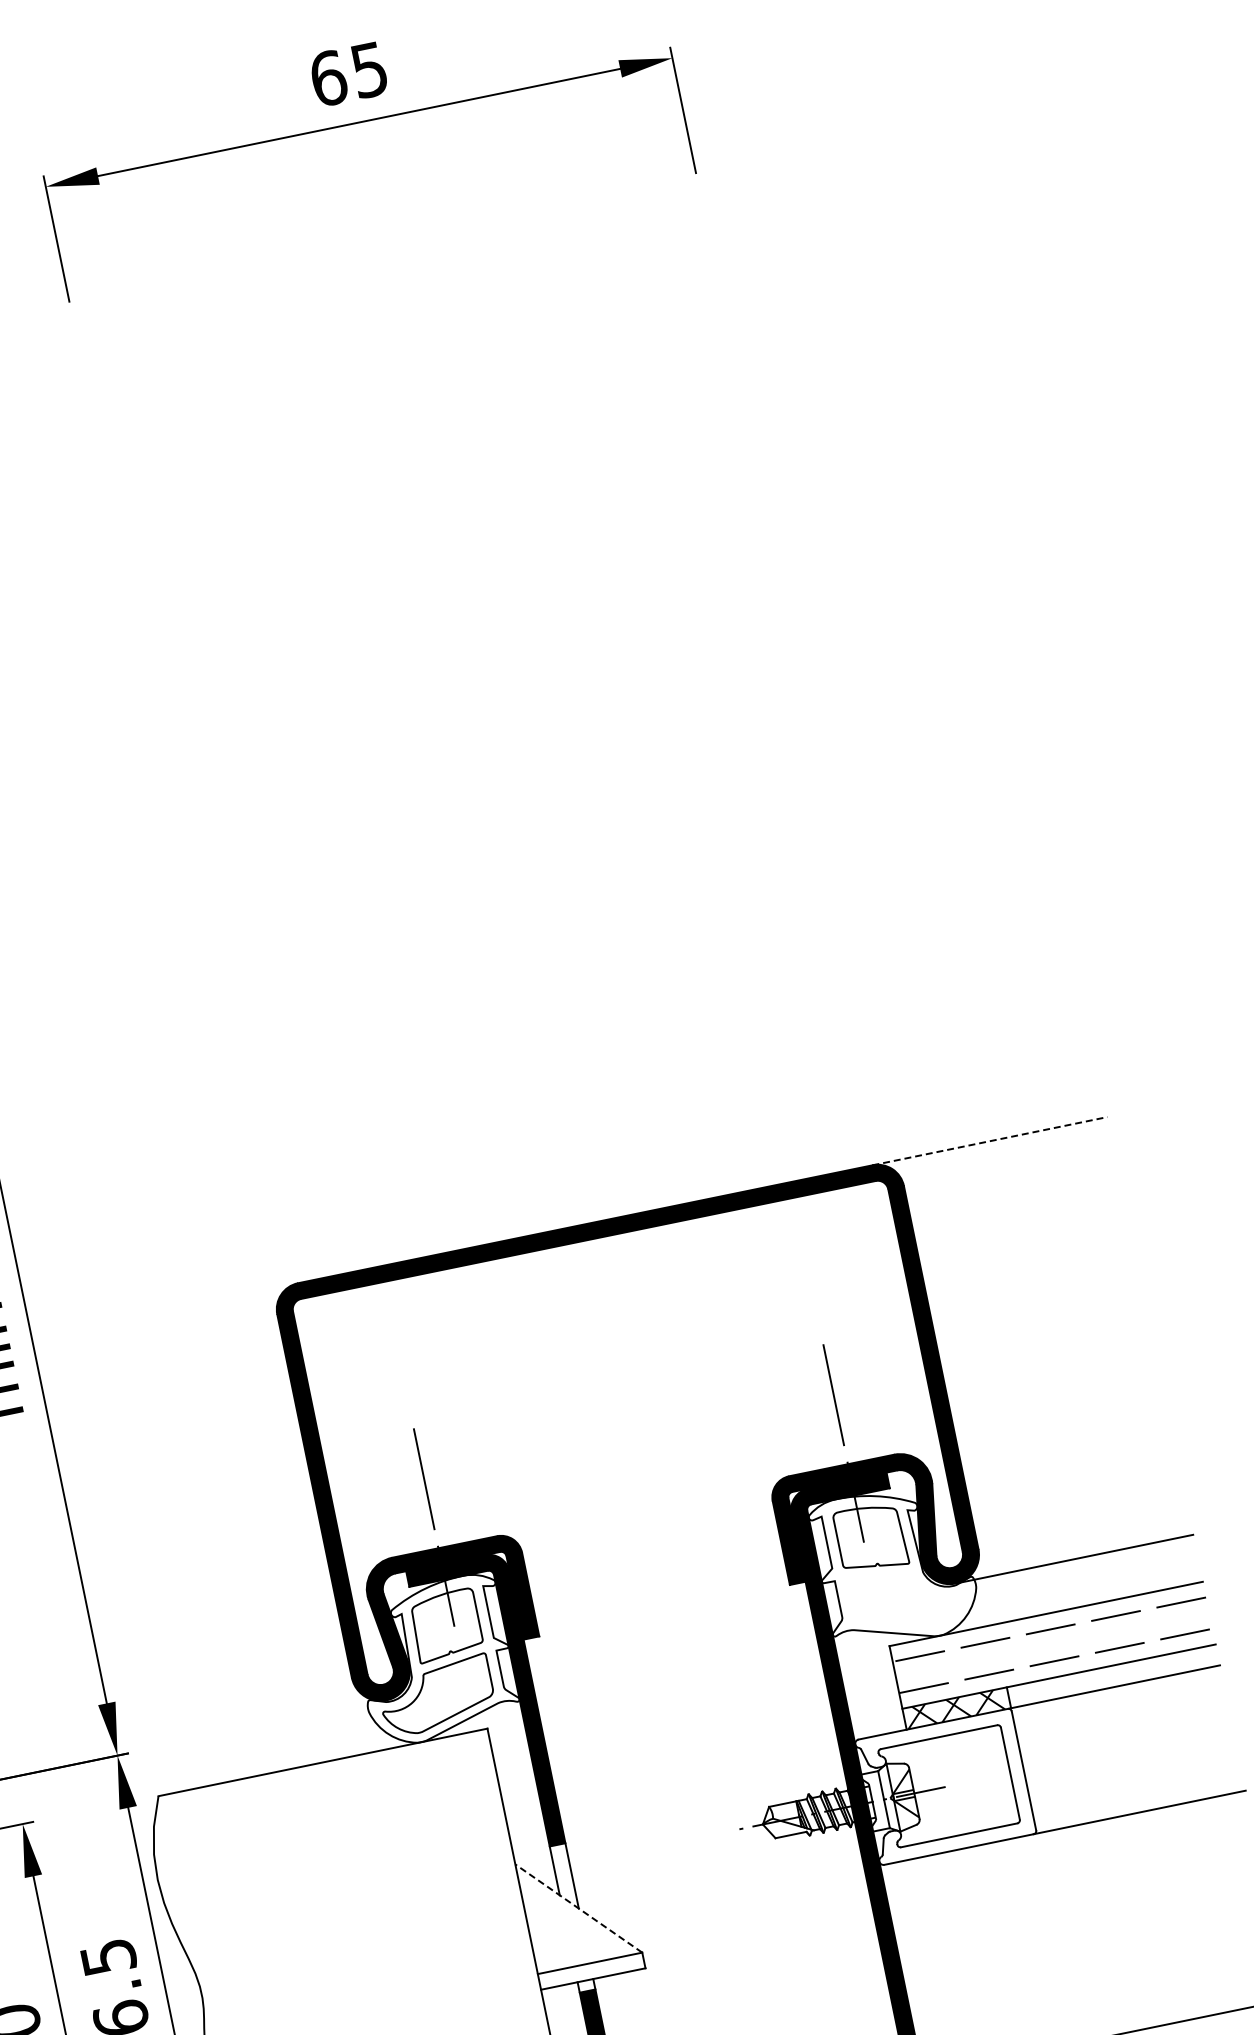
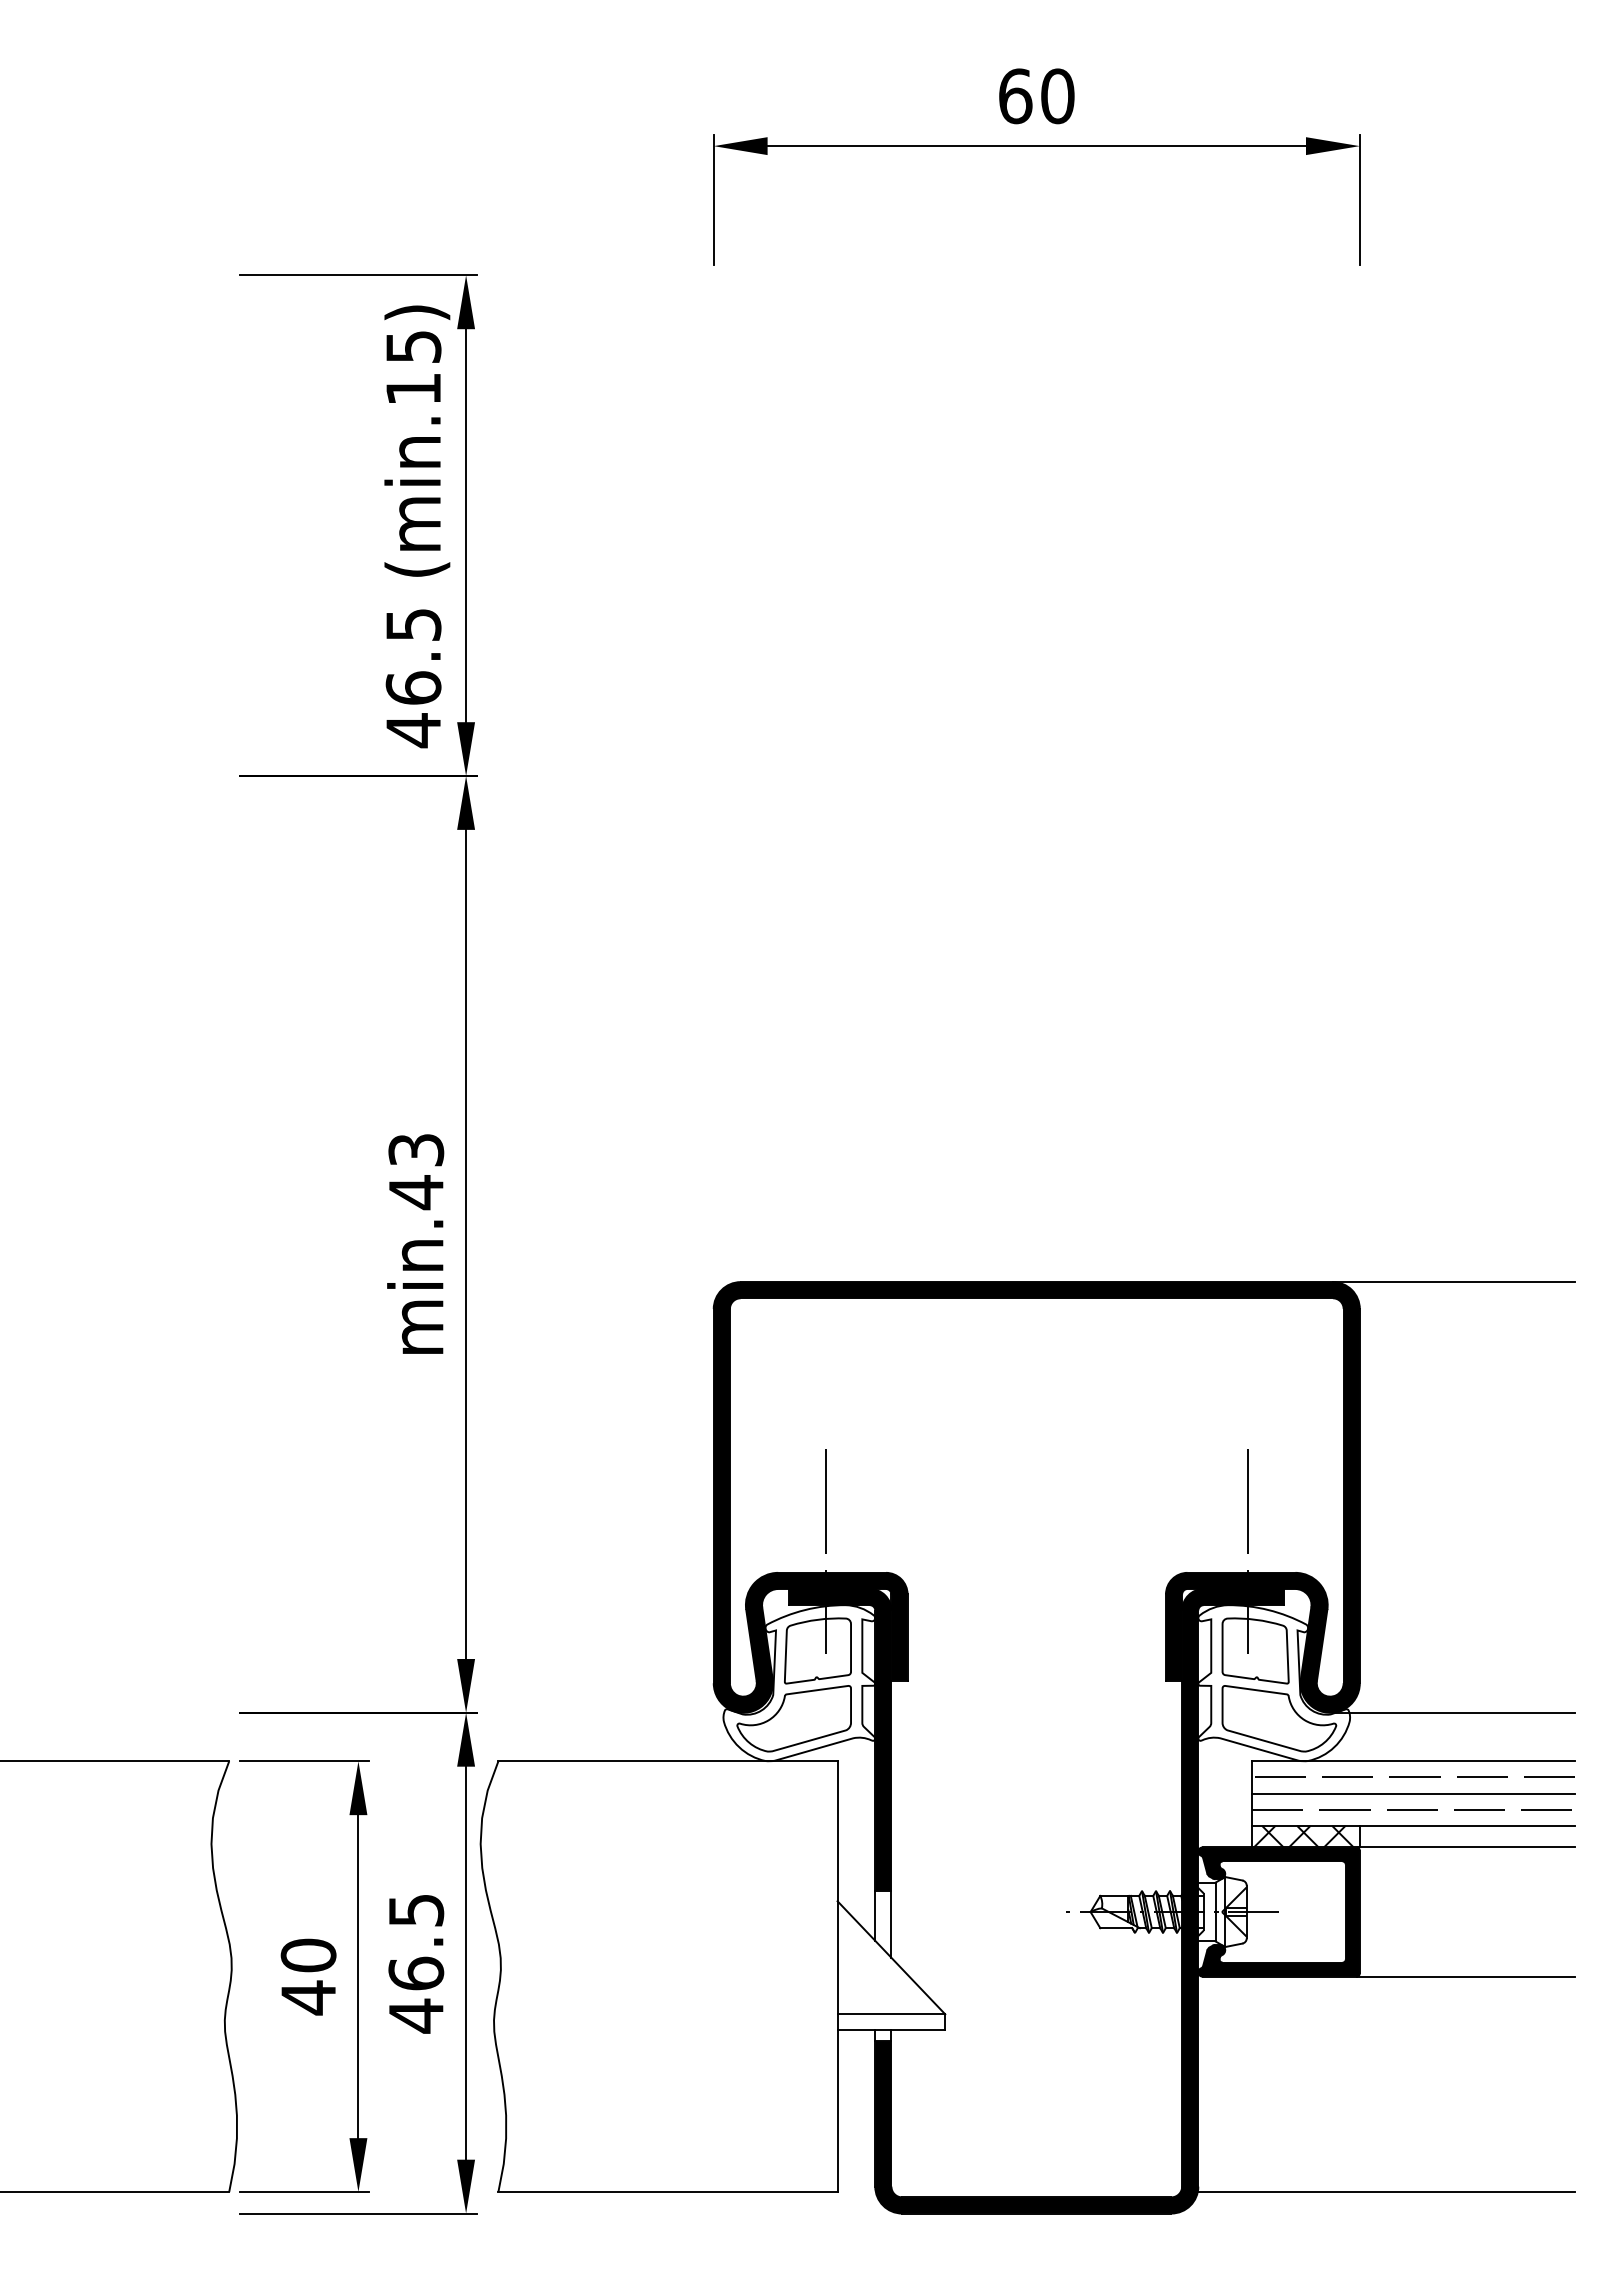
text: (369, 70) -> (1057, 96), 65 -> 60
line: (990, 1141) -> (1454, 1282), dashed -> solid
part: (907, 1599) -> (1279, 1718), added
line: (1052, 1645) -> (1413, 1793), added
fill: (945, 1786) -> (1278, 1911), added
line: (578, 1908) -> (891, 1957), dashed -> solid

